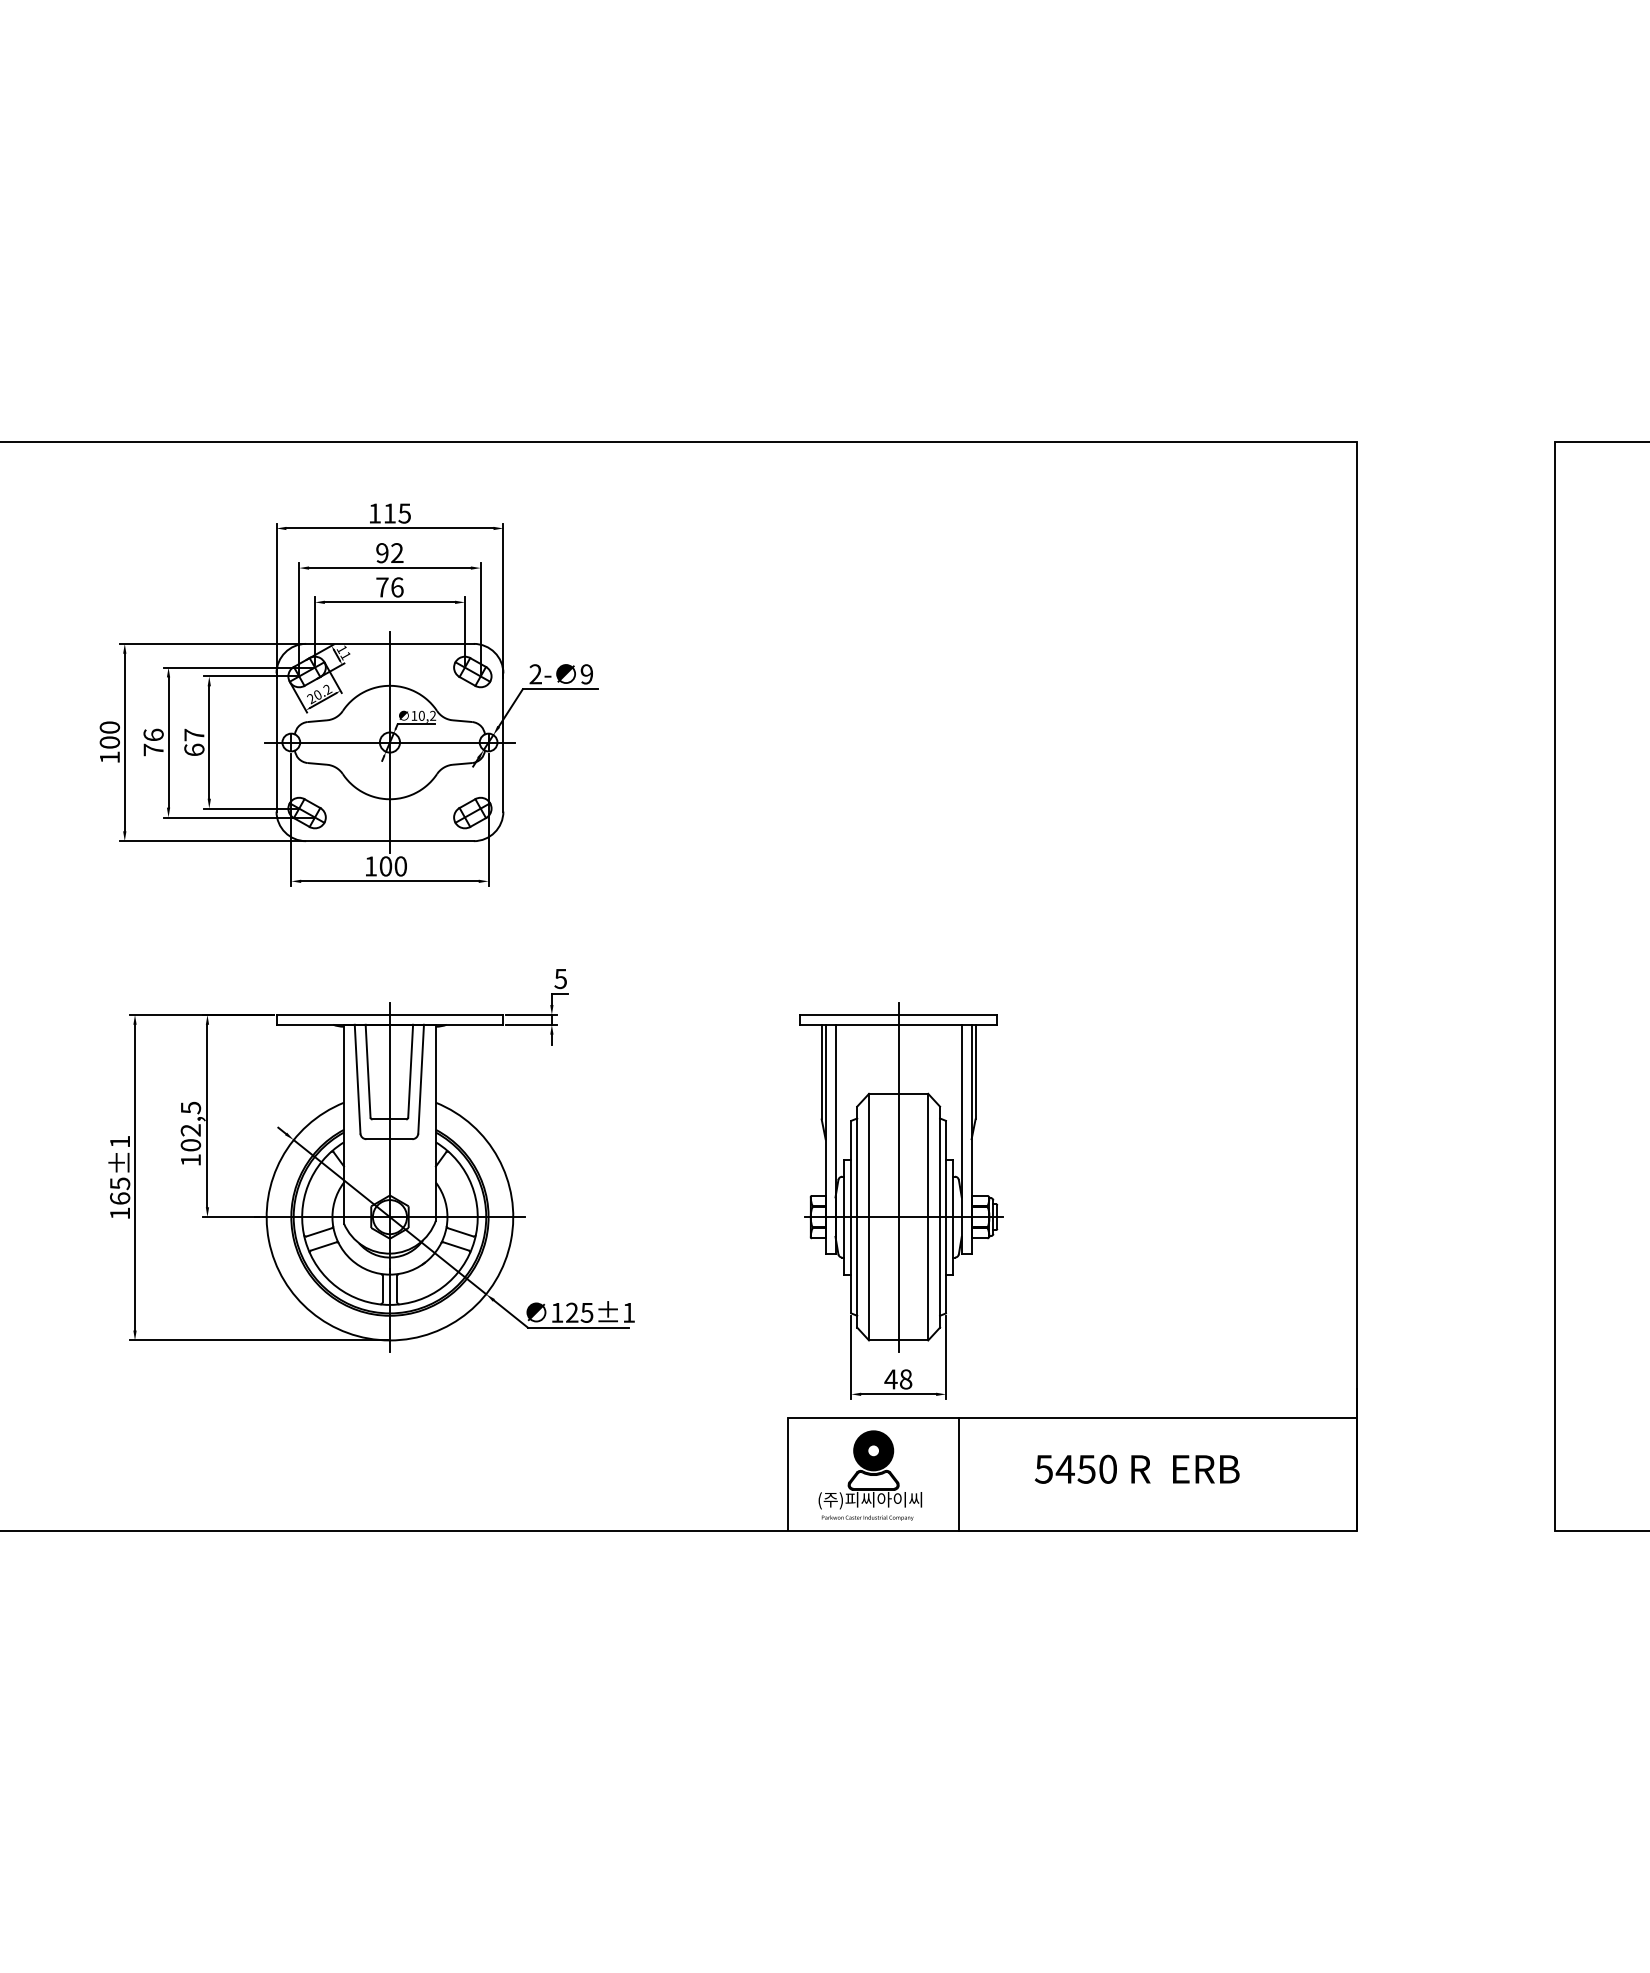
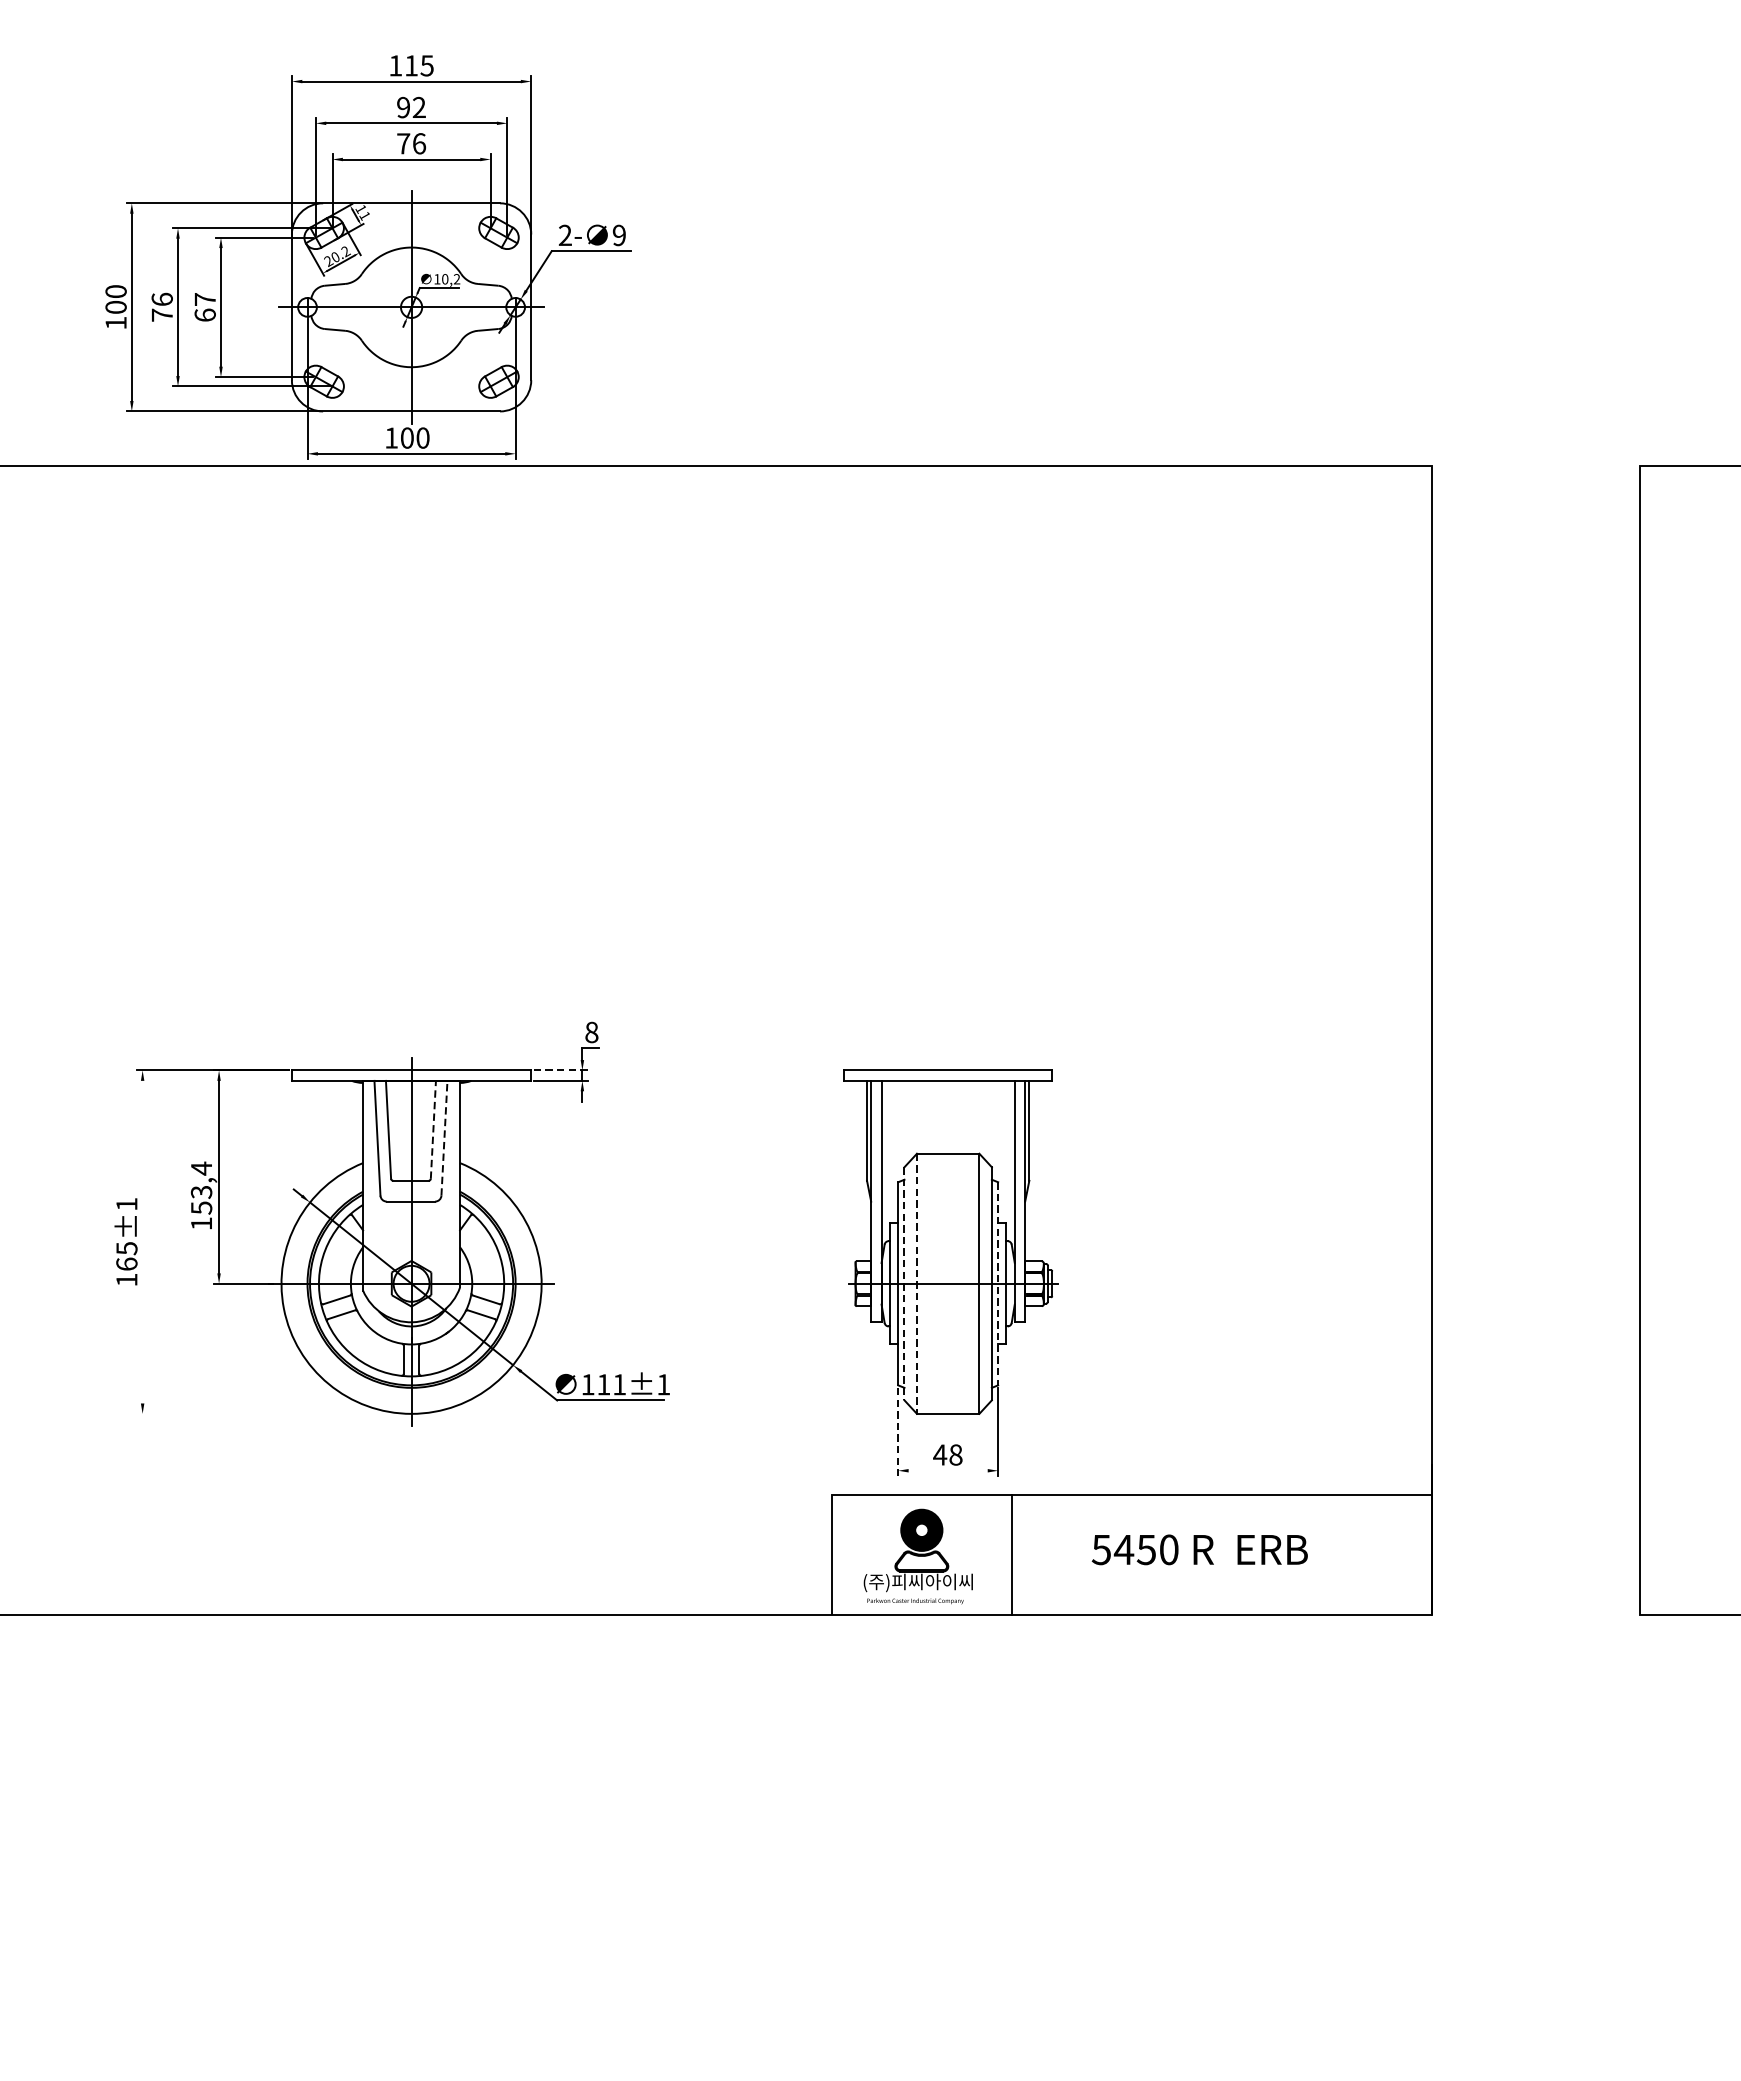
part: (348, 694) -> (367, 256), moved
text: (560, 978) -> (591, 1032), 5 -> 8
line: (531, 1014) -> (560, 1070), solid -> dashed
line: (410, 1070) -> (433, 1129), solid -> dashed
line: (421, 1078) -> (444, 1137), solid -> dashed
text: (190, 1126) -> (201, 1188), 102,5 -> 153,4
line: (135, 1177) -> (143, 1241), removed
line: (898, 1177) -> (948, 1241), removed
line: (857, 1217) -> (904, 1284), solid -> dashed
line: (869, 1217) -> (917, 1284), solid -> dashed
line: (945, 1217) -> (997, 1284), solid -> dashed
text: (579, 1312) -> (611, 1384), 125±1 -> 111±1
line: (259, 1340) -> (273, 1413), removed
line: (851, 1357) -> (898, 1431), solid -> dashed
line: (898, 1394) -> (948, 1470), removed

